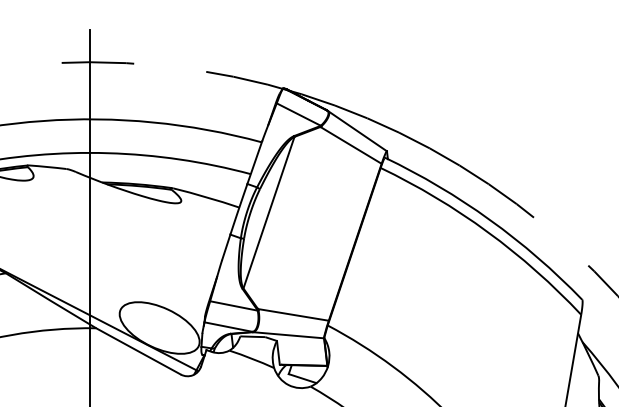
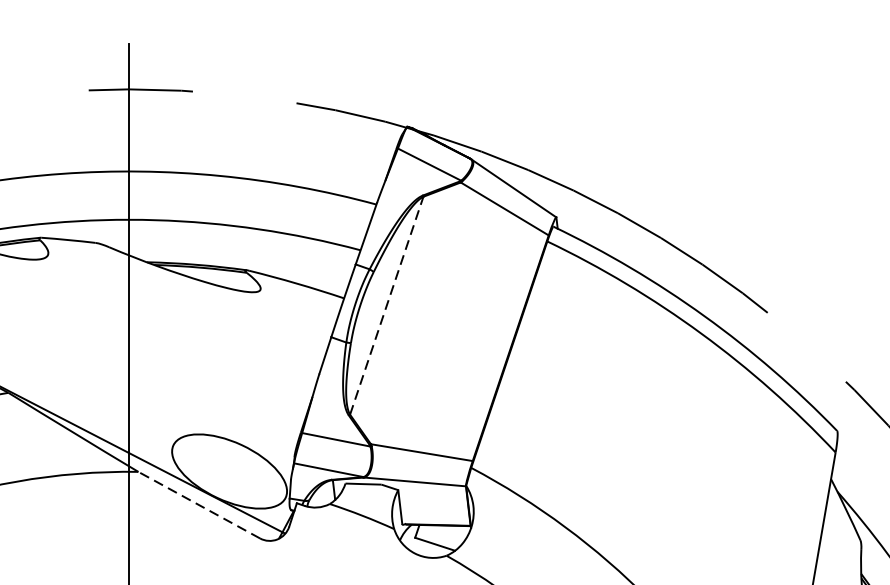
line: (269, 212) -> (387, 305), solid -> dashed
line: (138, 351) -> (199, 505), solid -> dashed

